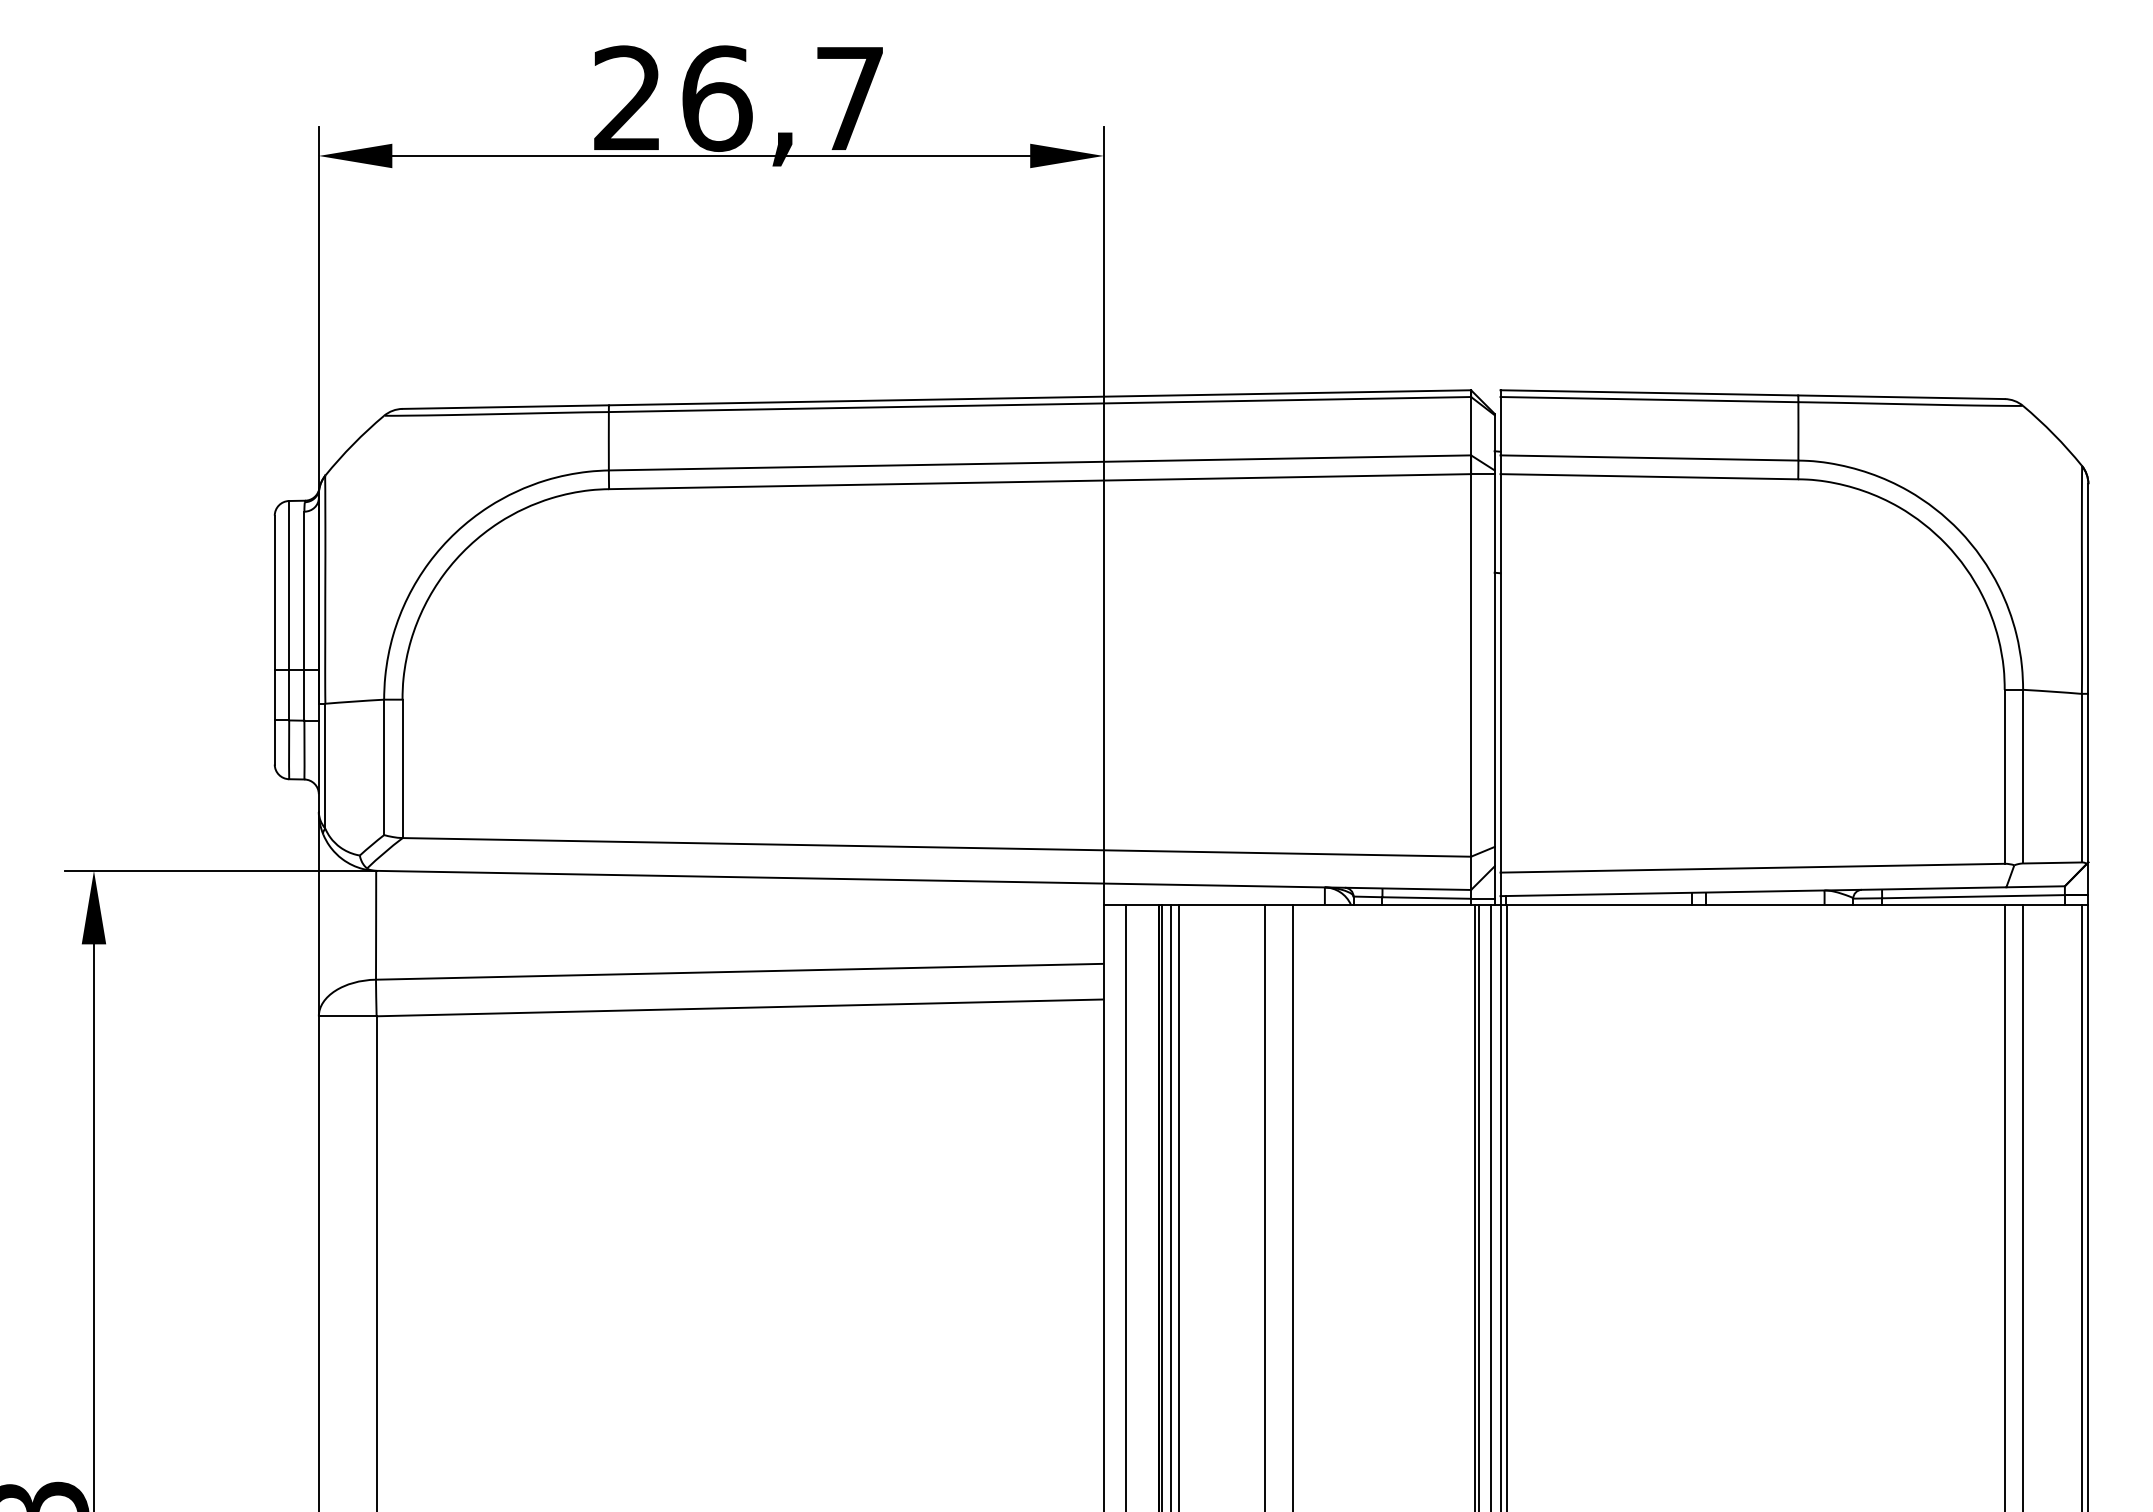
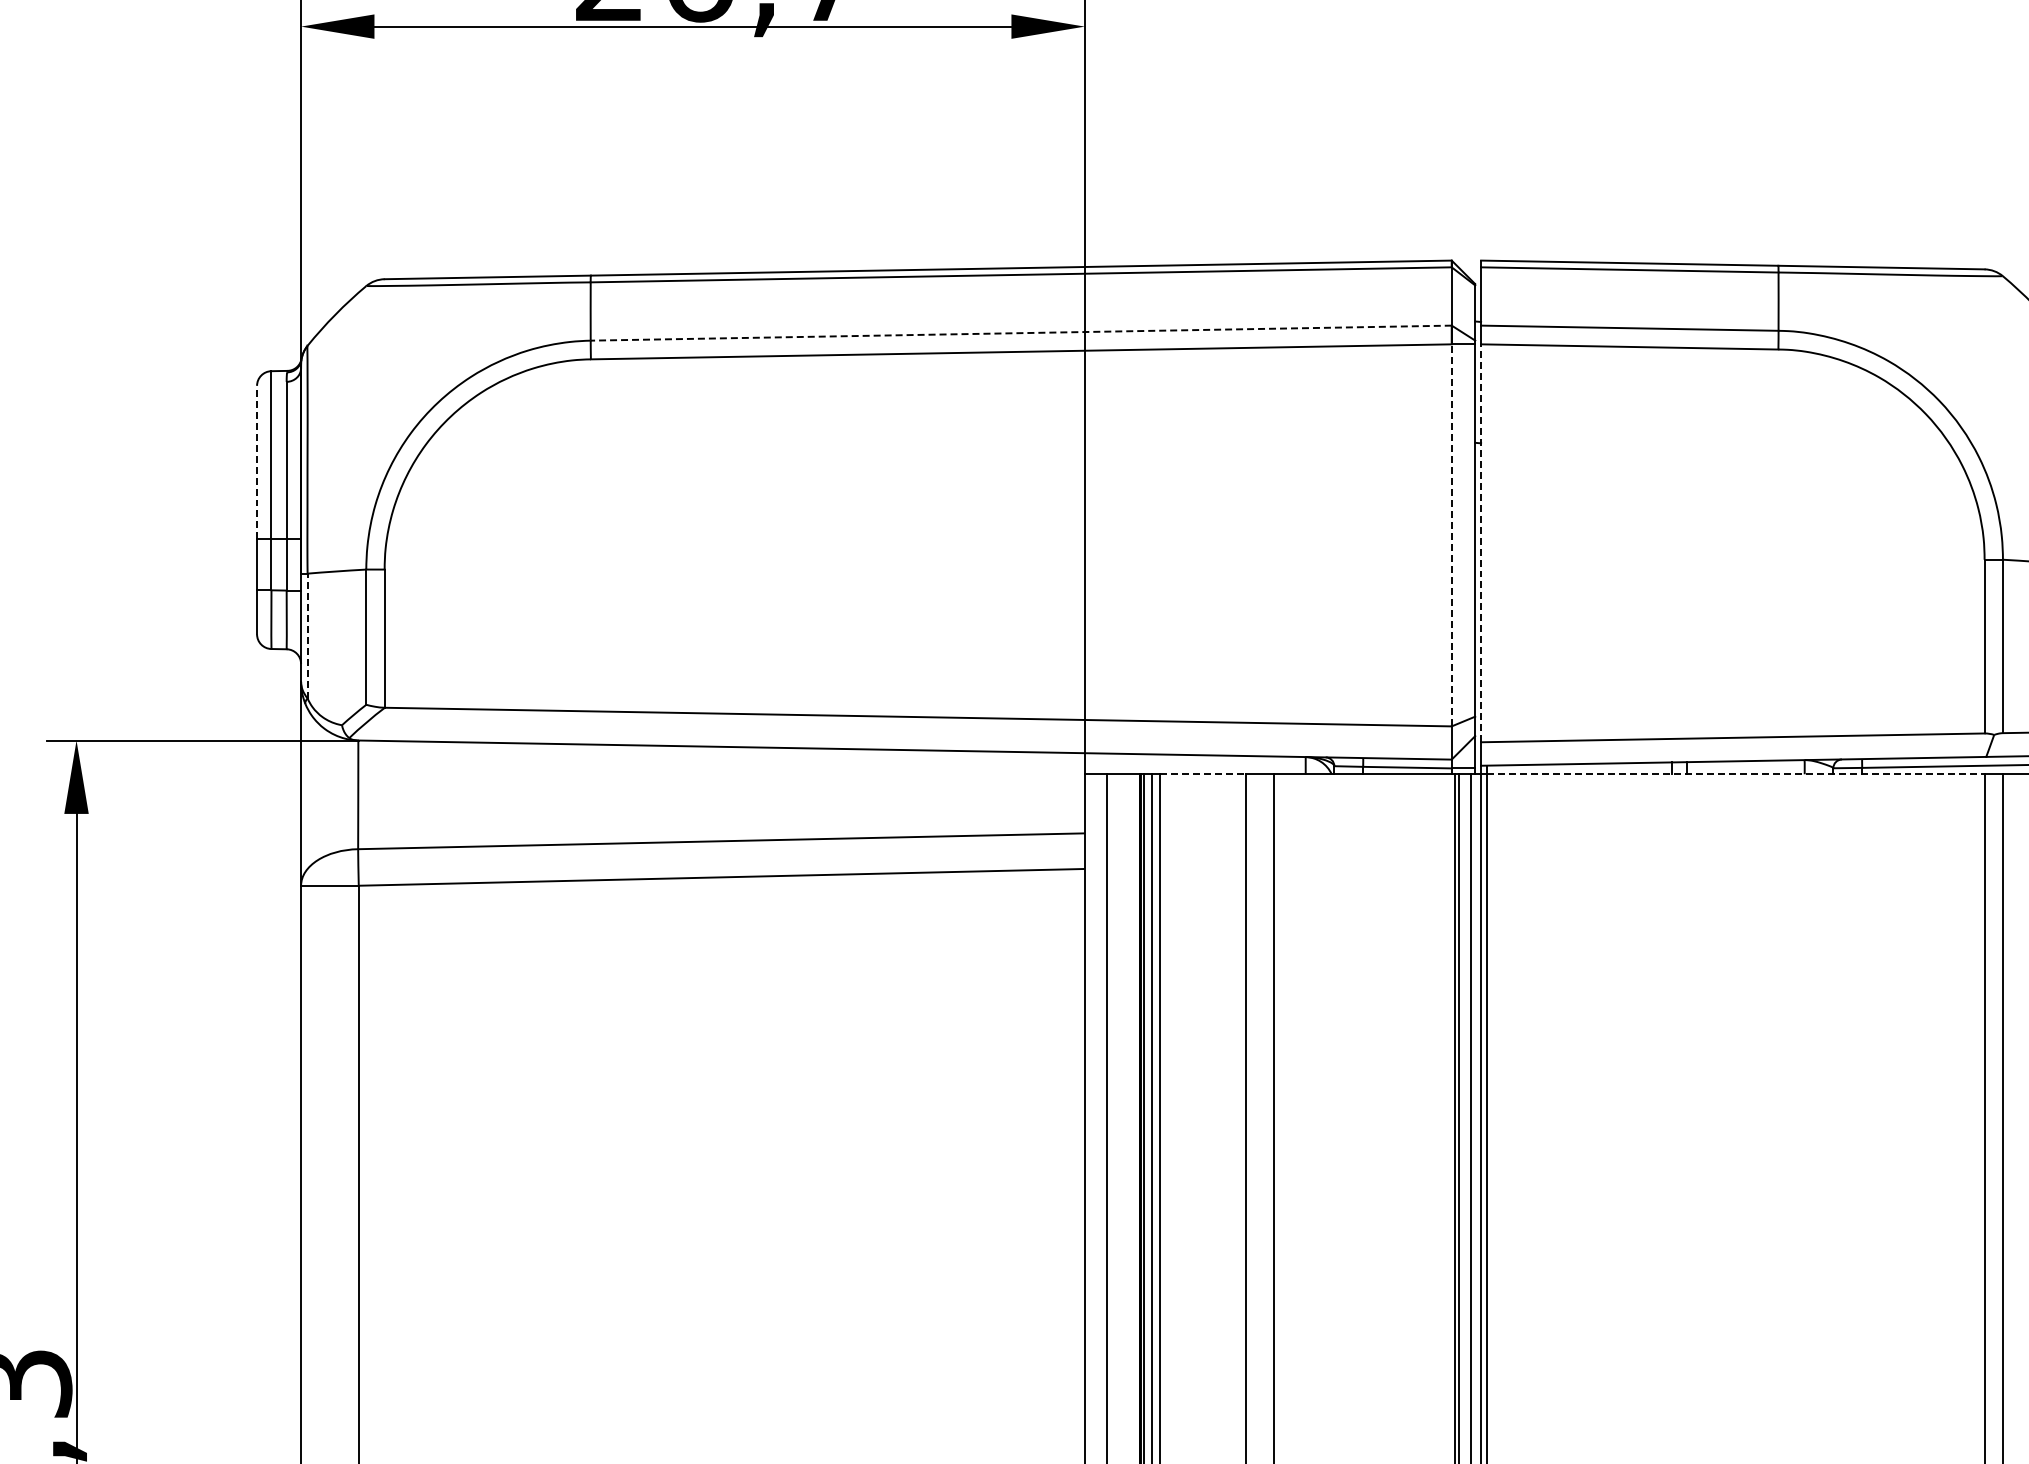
line: (1039, 462) -> (1020, 332), solid -> dashed
line: (274, 592) -> (256, 462), solid -> dashed
line: (1471, 664) -> (1452, 534), solid -> dashed
line: (1500, 672) -> (1481, 542), solid -> dashed
line: (325, 766) -> (307, 636), solid -> dashed
line: (1222, 904) -> (1203, 774), solid -> dashed
line: (1756, 904) -> (1736, 774), solid -> dashed

